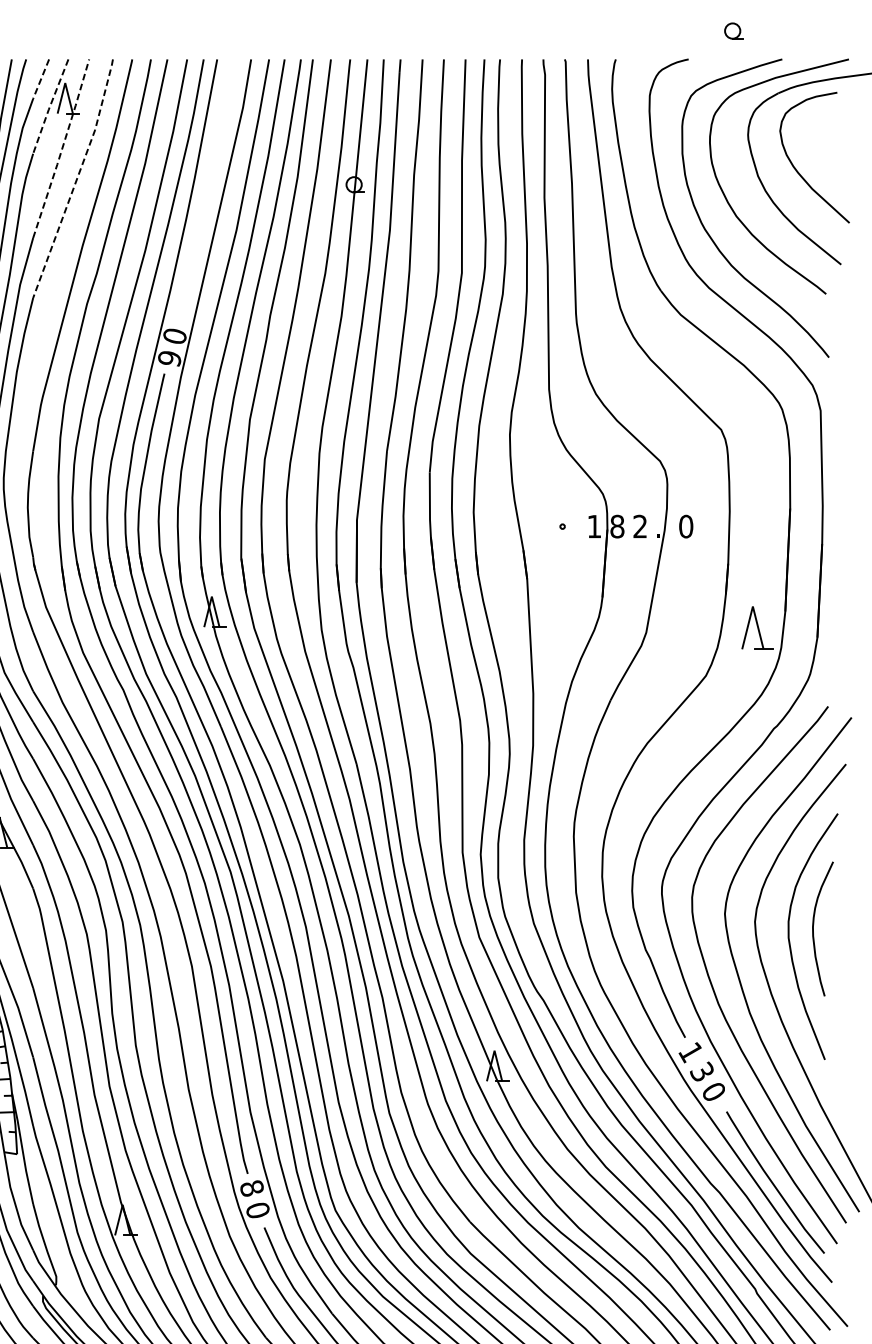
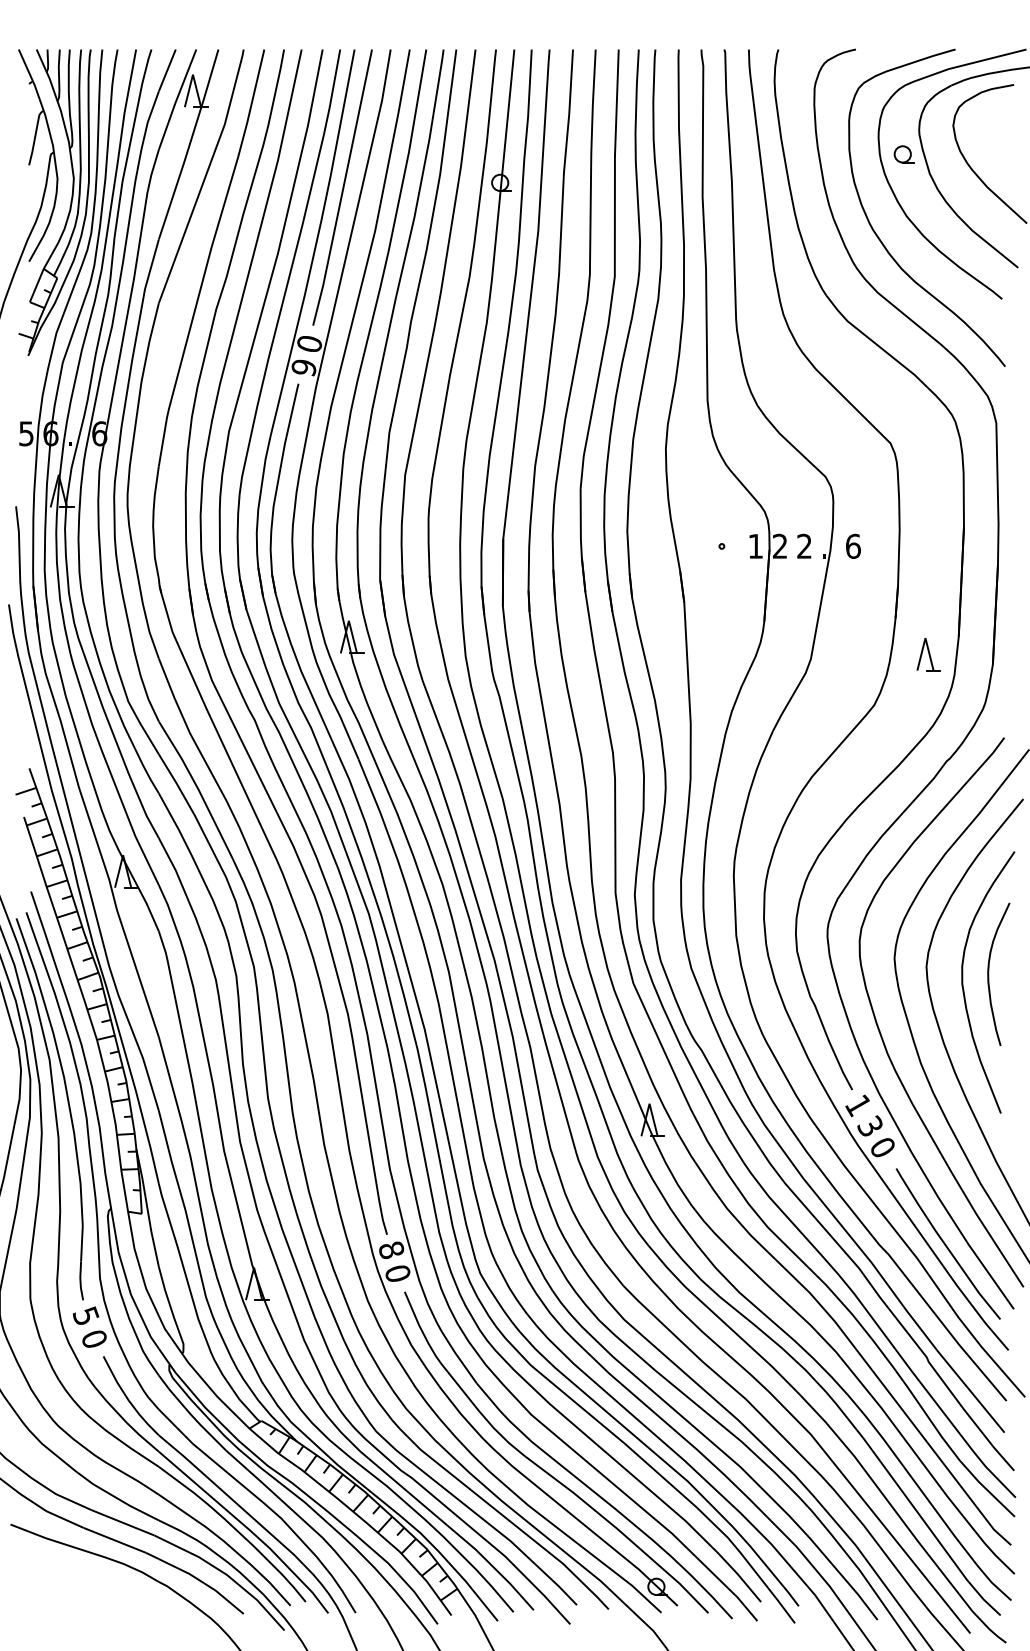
part: (733, 31) -> (903, 154), moved
line: (41, 79) -> (167, 70), dashed -> solid
line: (49, 107) -> (176, 100), dashed -> solid
line: (61, 148) -> (189, 144), dashed -> solid
line: (77, 178) -> (205, 176), dashed -> solid
line: (205, 189) -> (342, 187), added
text: (616, 525) -> (779, 545), 8 -> 2
text: (685, 525) -> (852, 545), 0 -> 6
part: (756, 628) -> (928, 654), size x0.71

